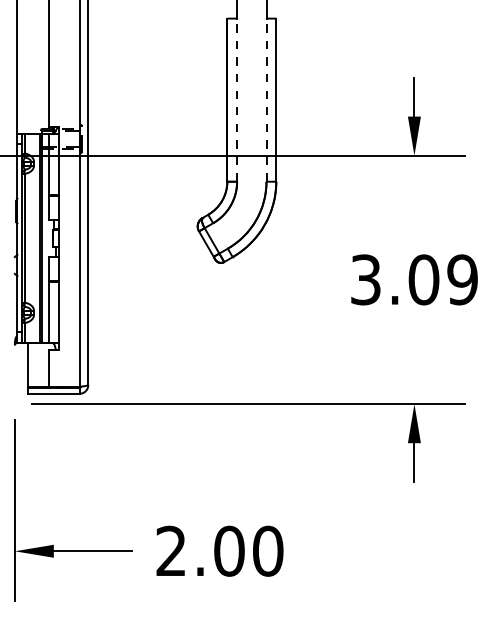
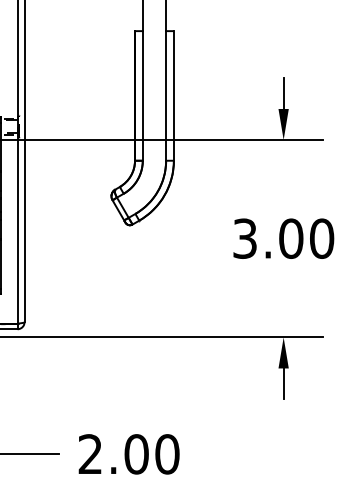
line: (237, 100) -> (143, 96), dashed -> solid
line: (266, 100) -> (166, 96), dashed -> solid
text: (462, 279) -> (321, 238), 3.09 -> 3.00

